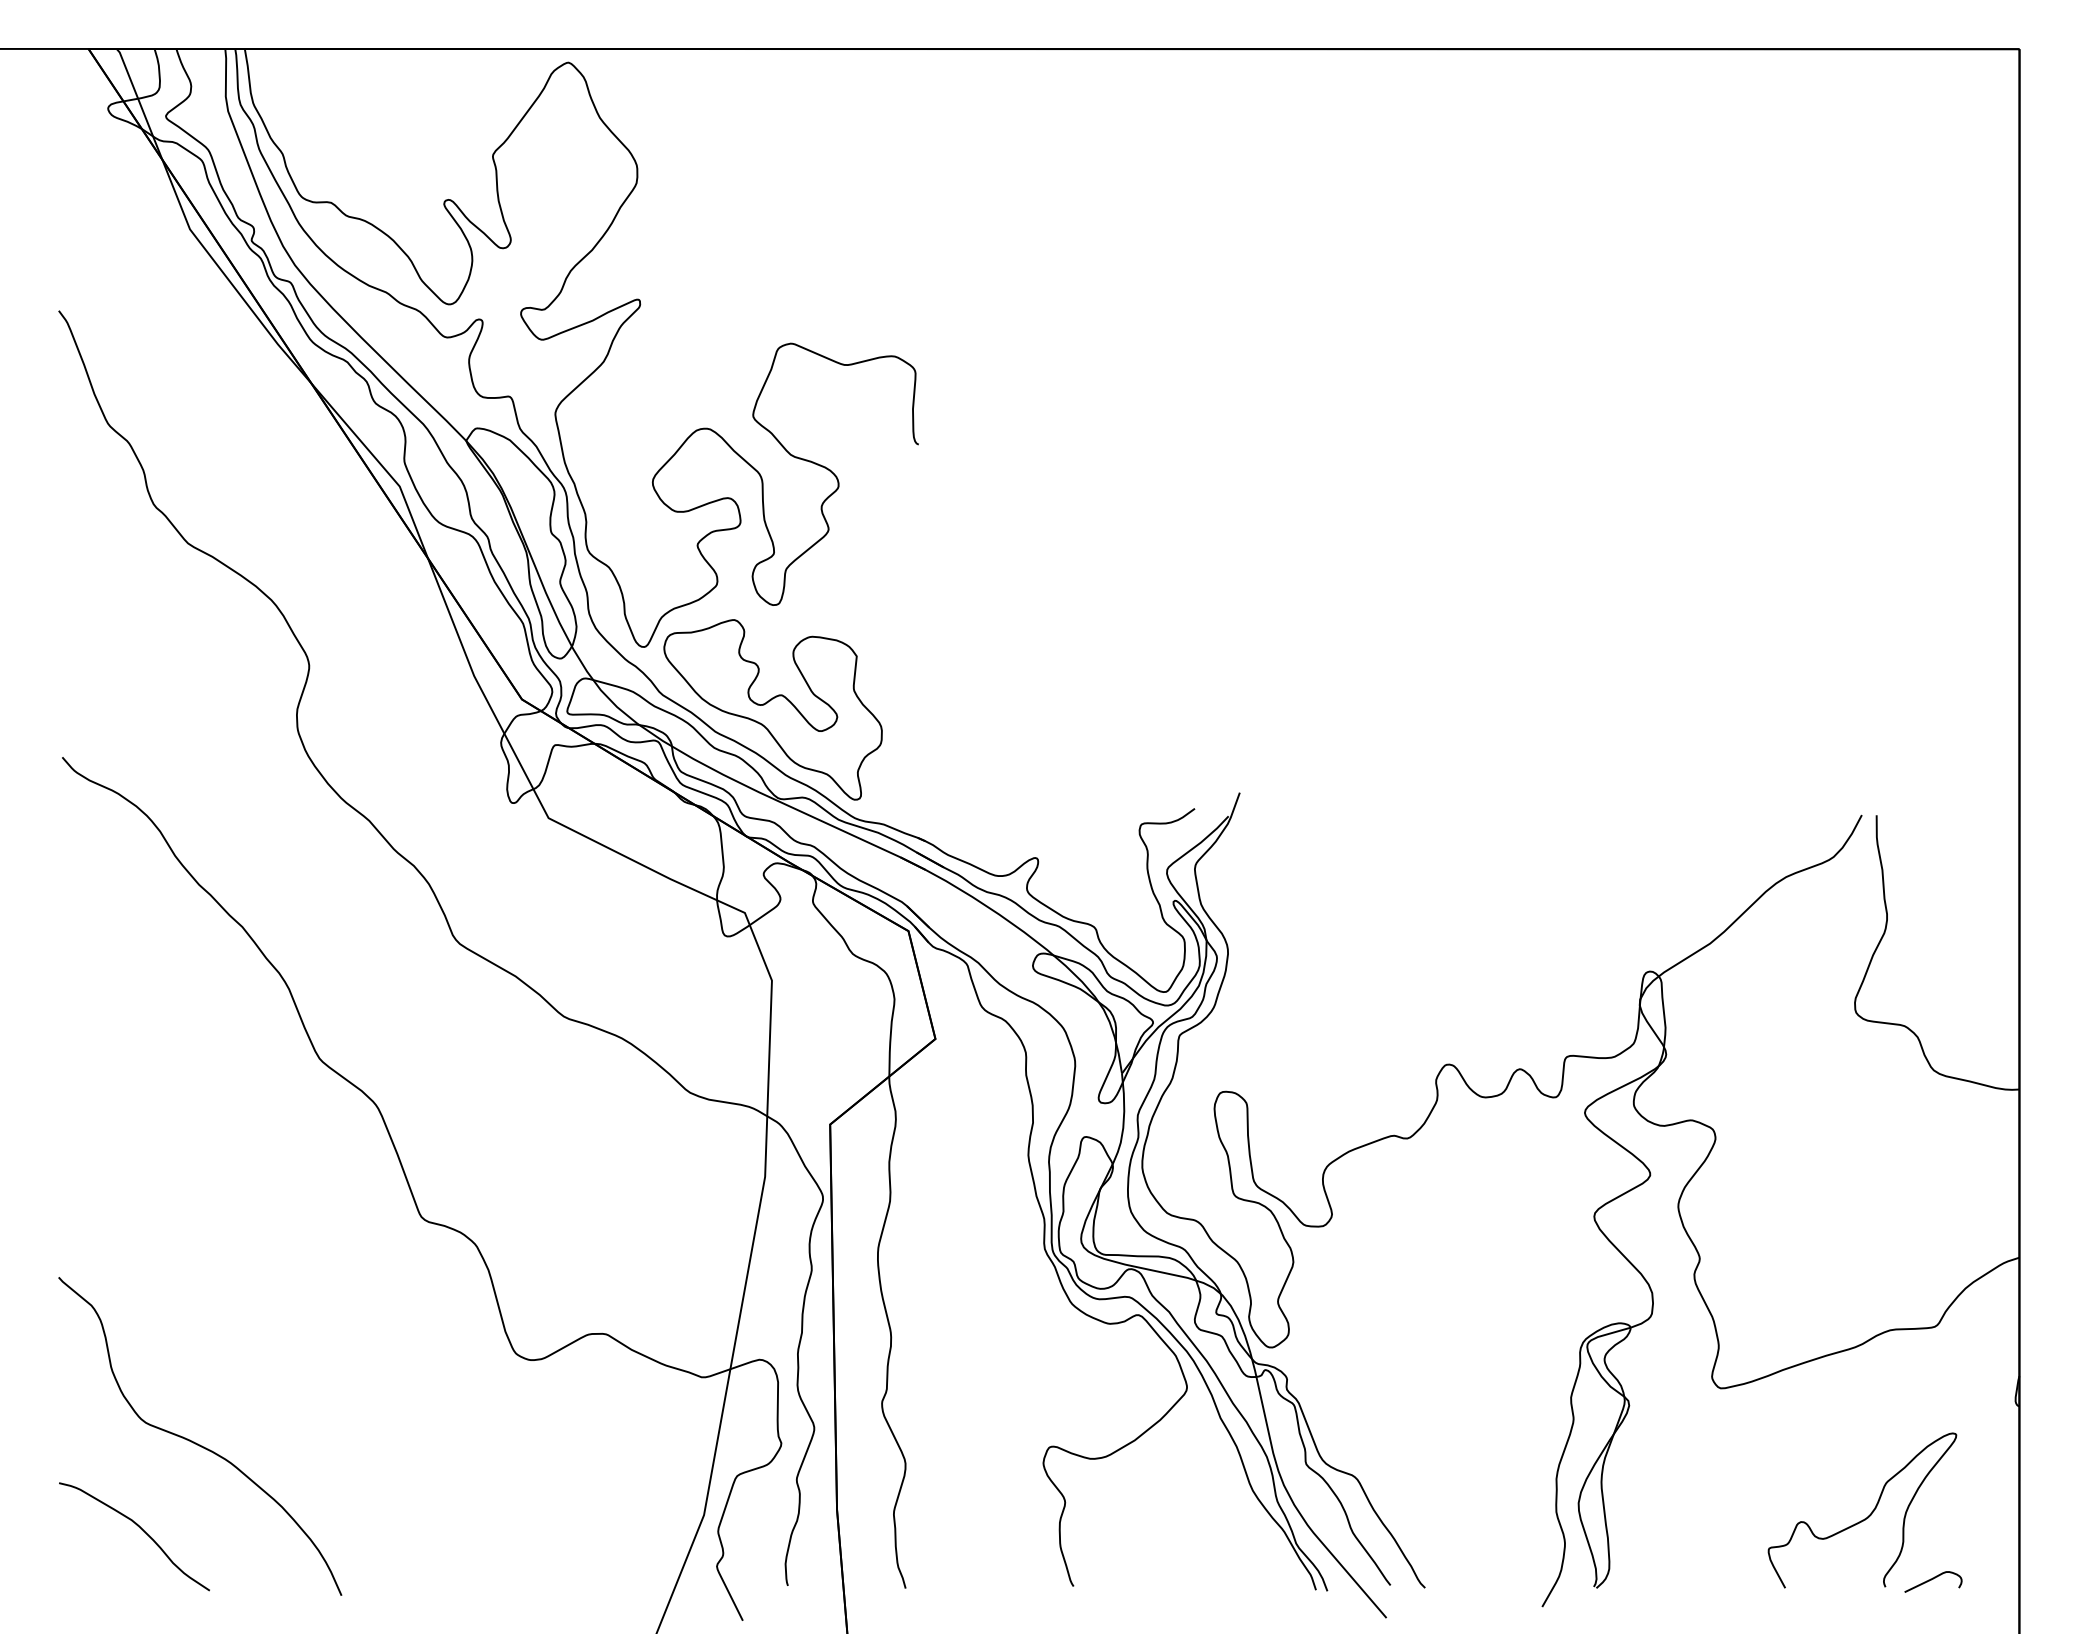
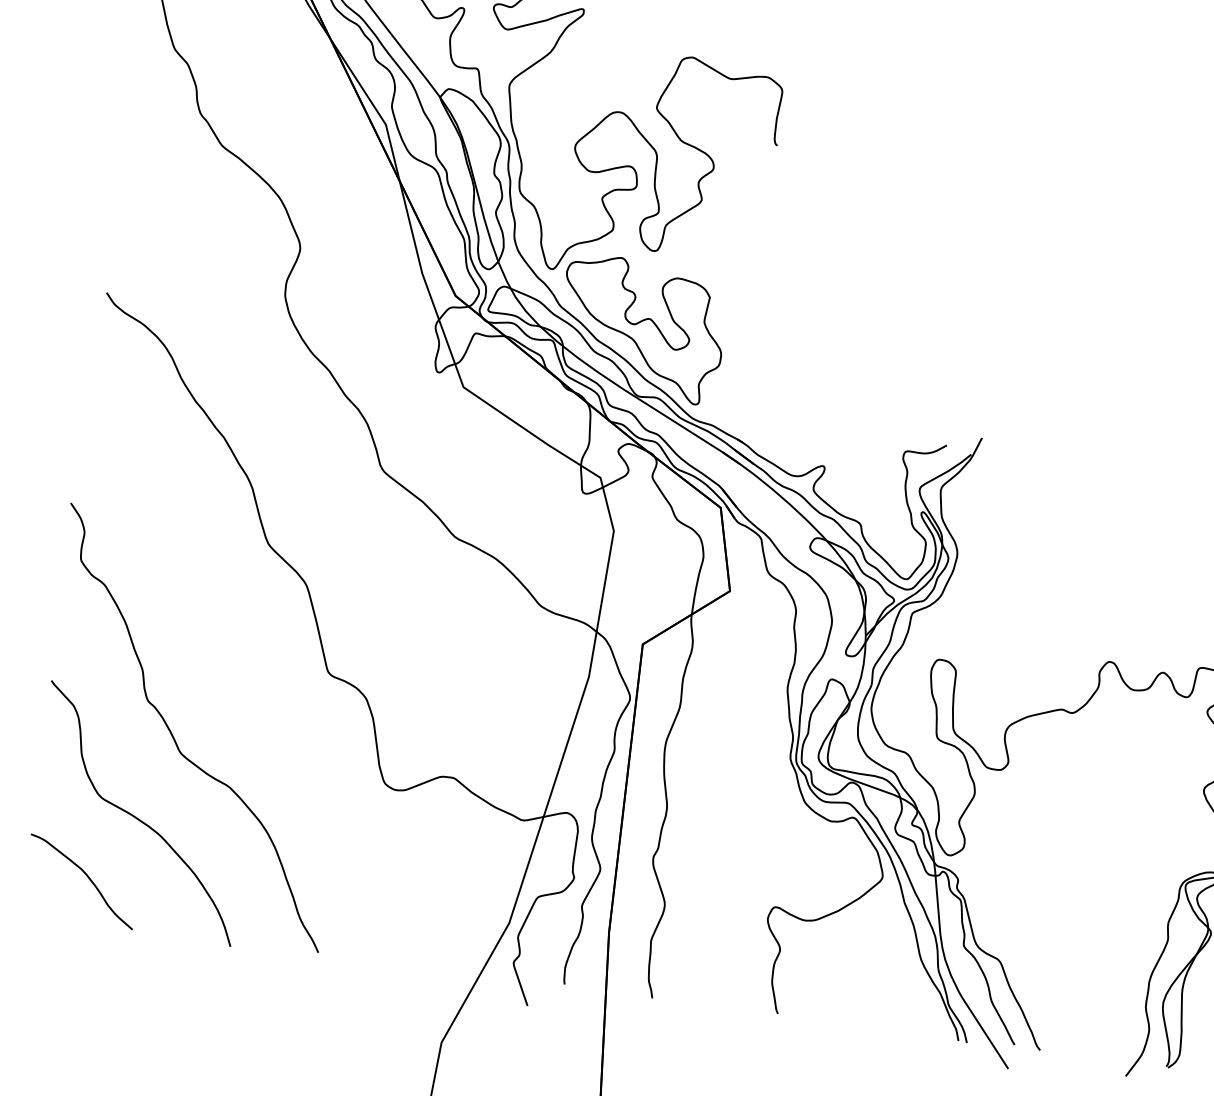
curve: (230, 1330) -> (174, 737), added

